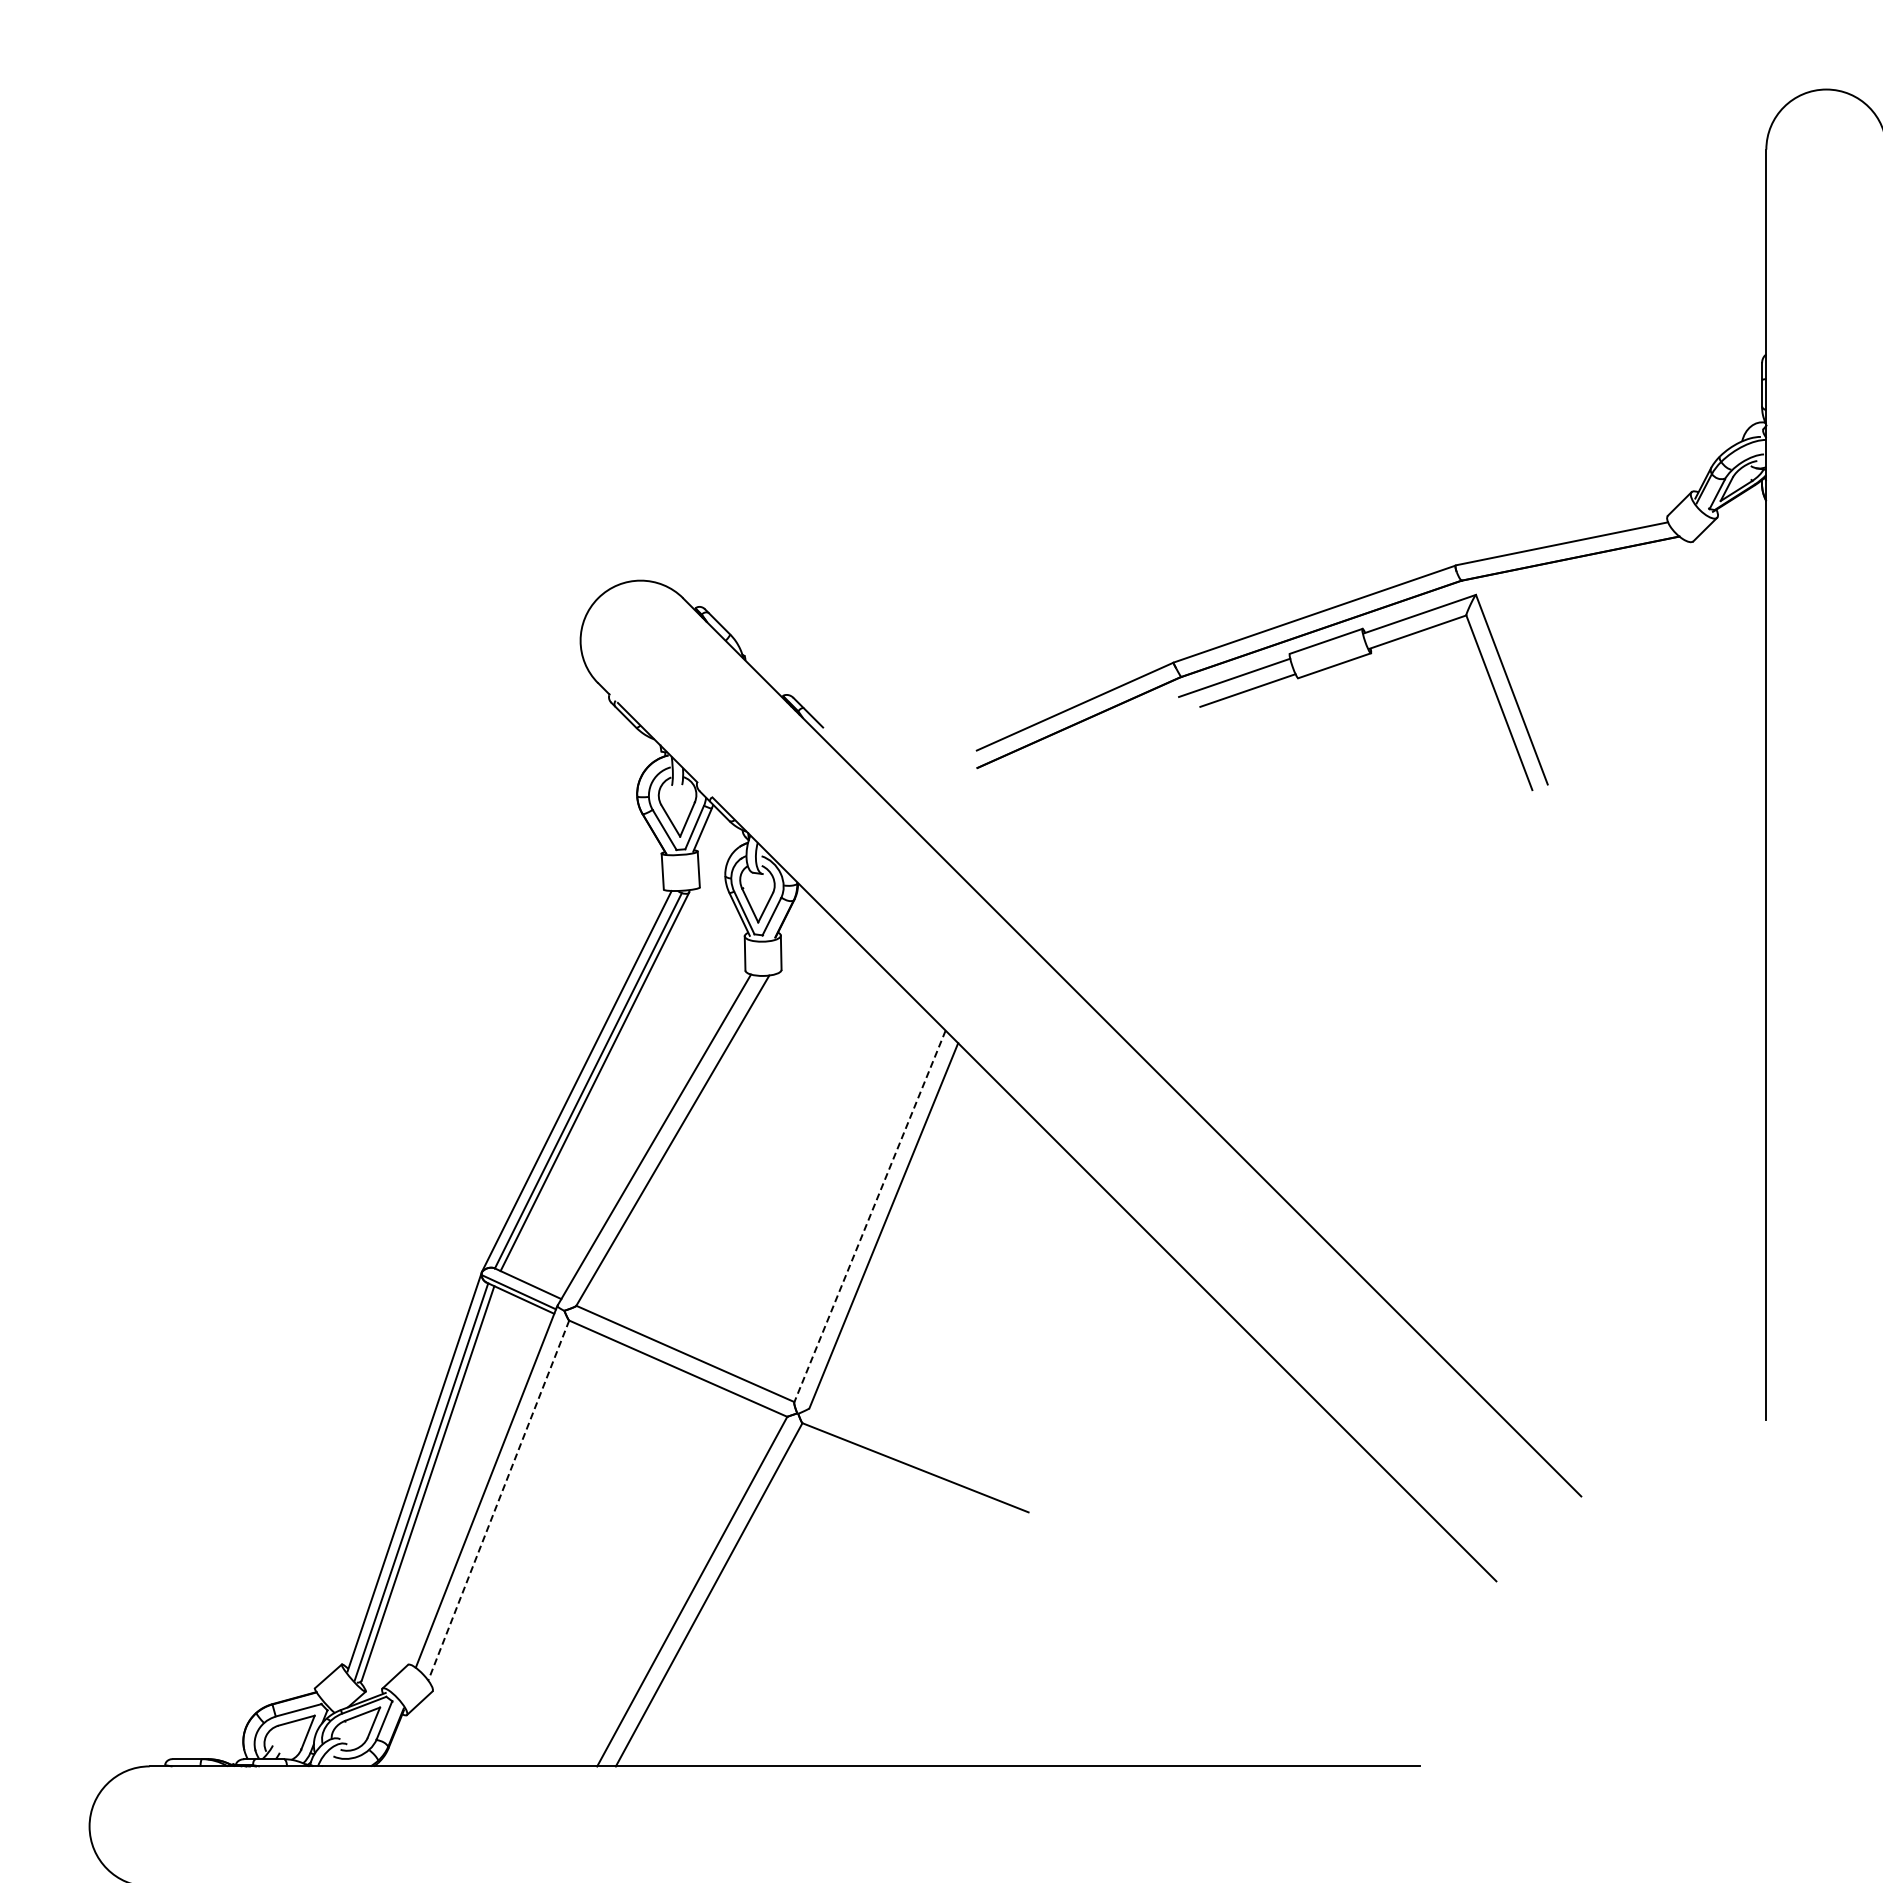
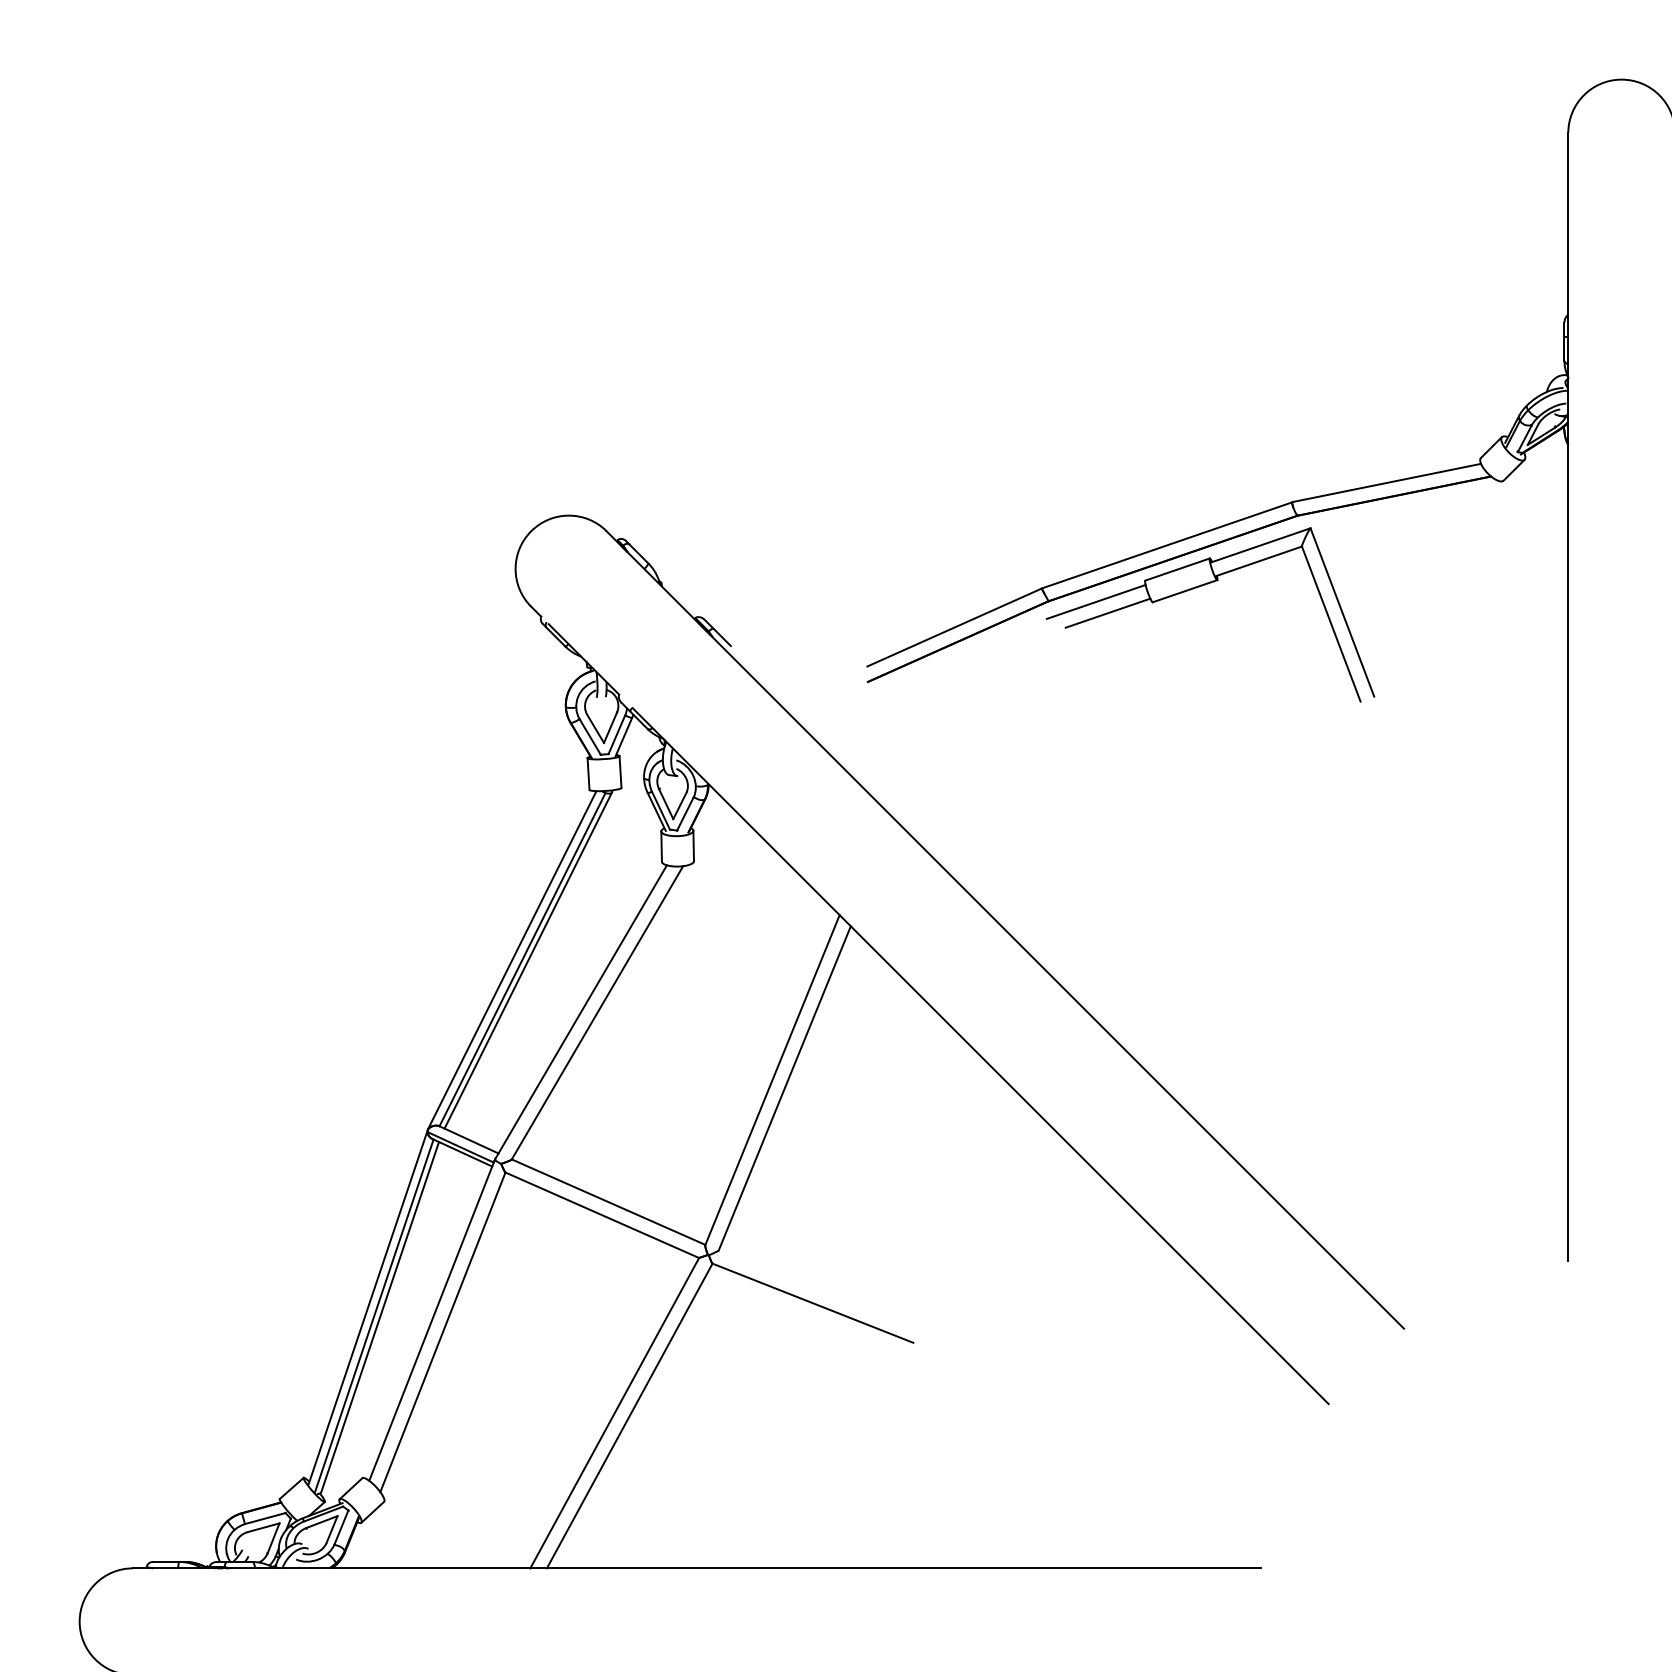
line: (869, 1216) -> (772, 1080), dashed -> solid
line: (498, 1500) -> (442, 1332), dashed -> solid

